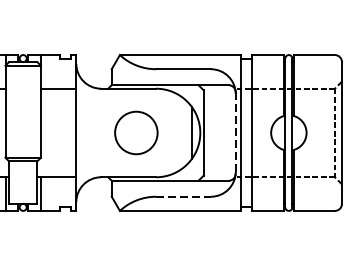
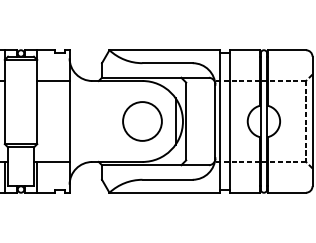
circle: (136, 133) -> (142, 121), moved
line: (235, 133) -> (215, 121), dashed -> solid
line: (184, 196) -> (168, 179), dashed -> solid

